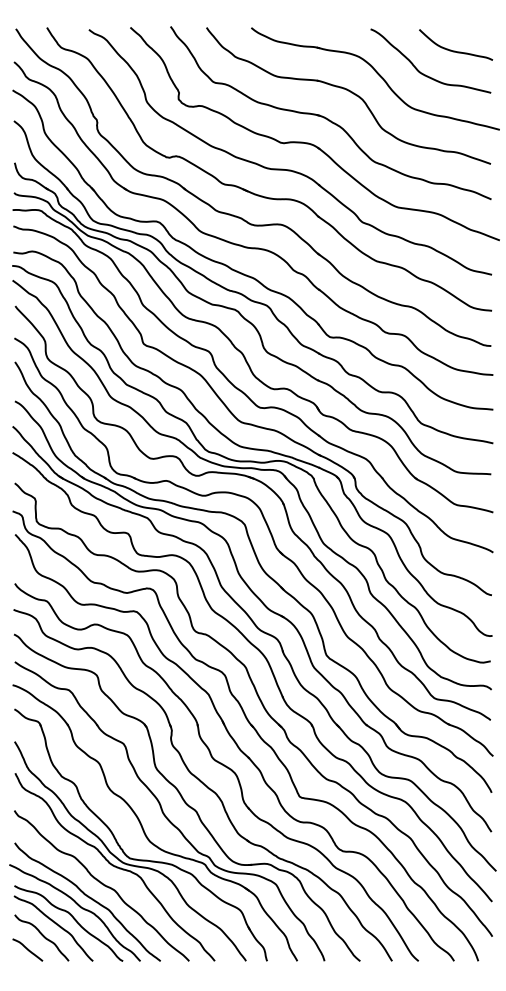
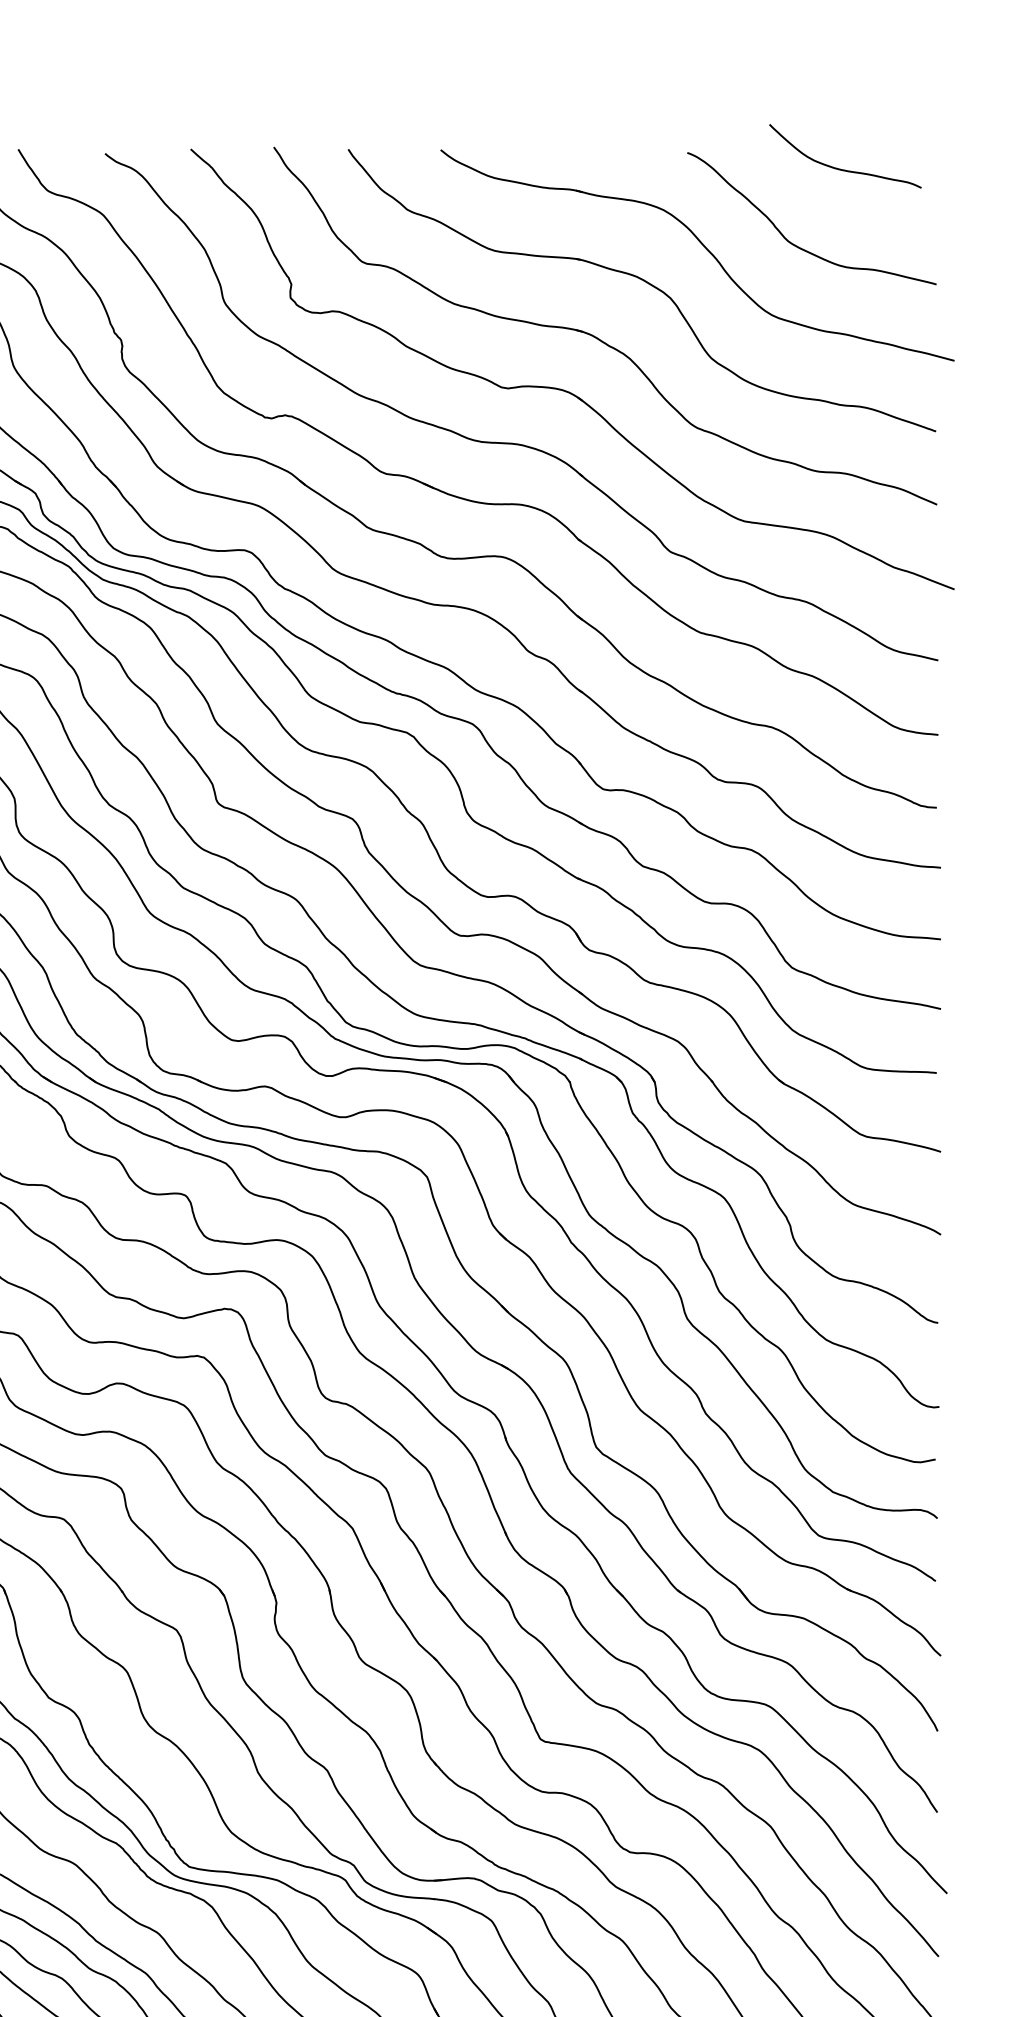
curve: (455, 50) -> (844, 167), moved

